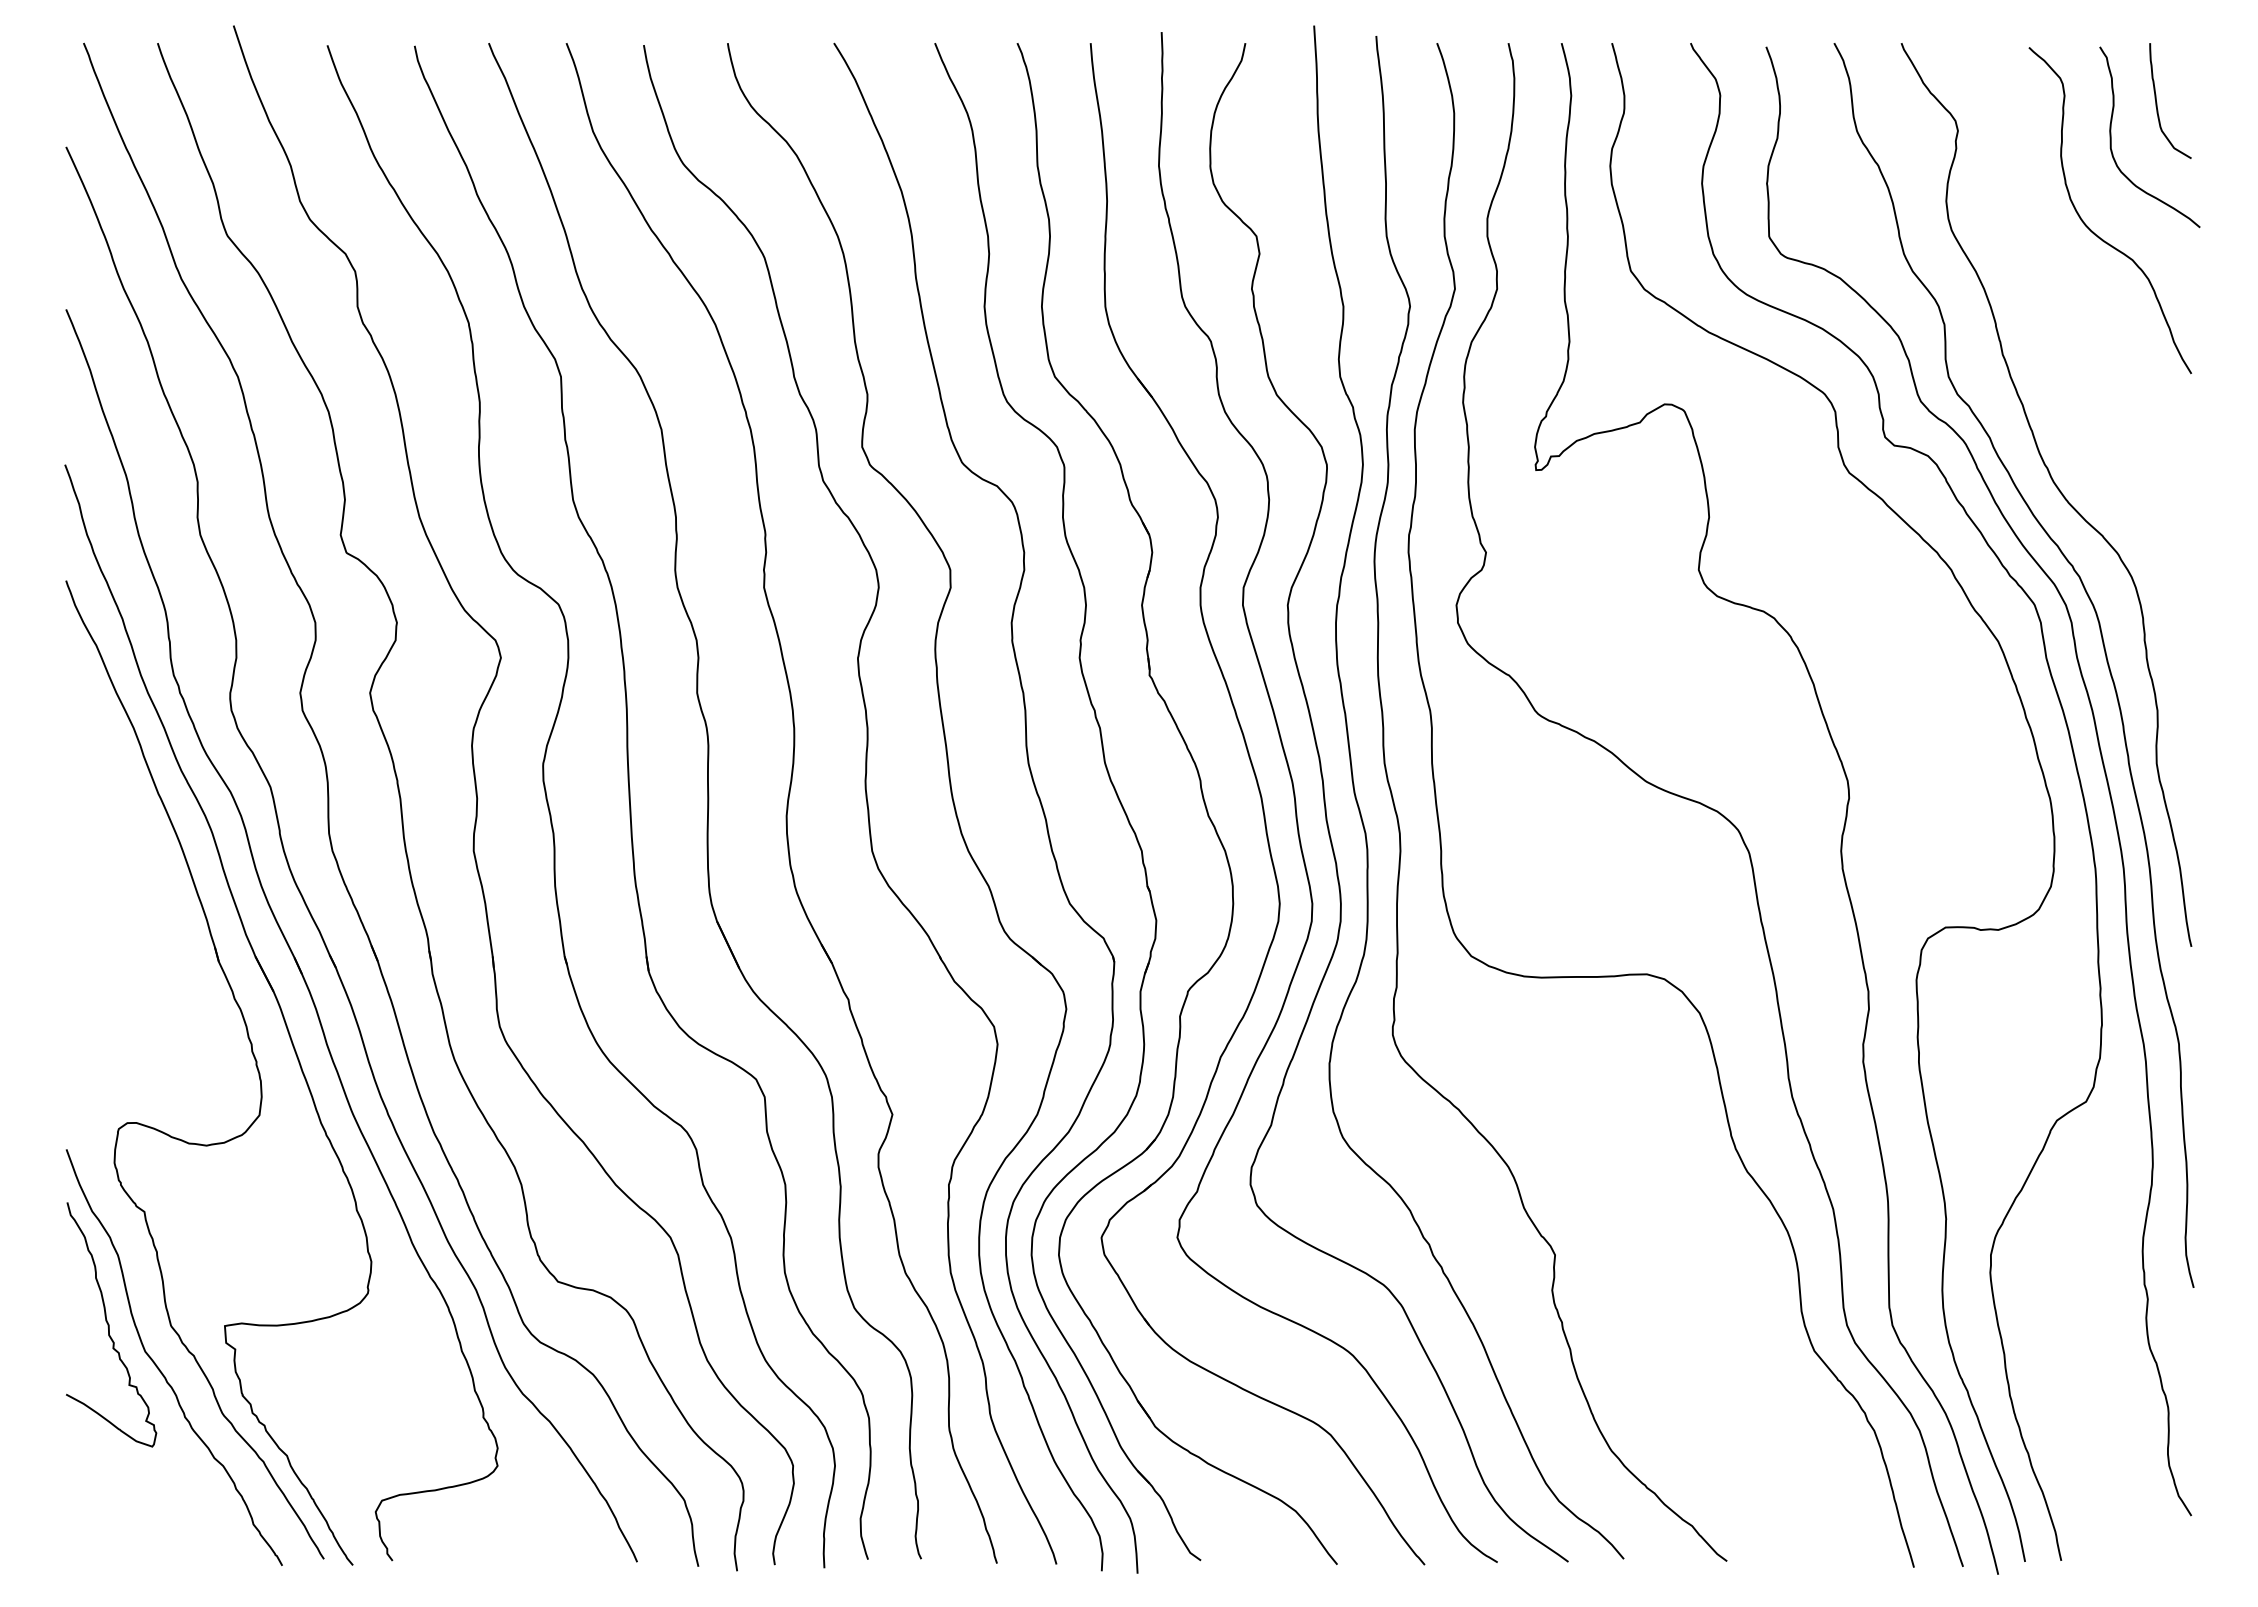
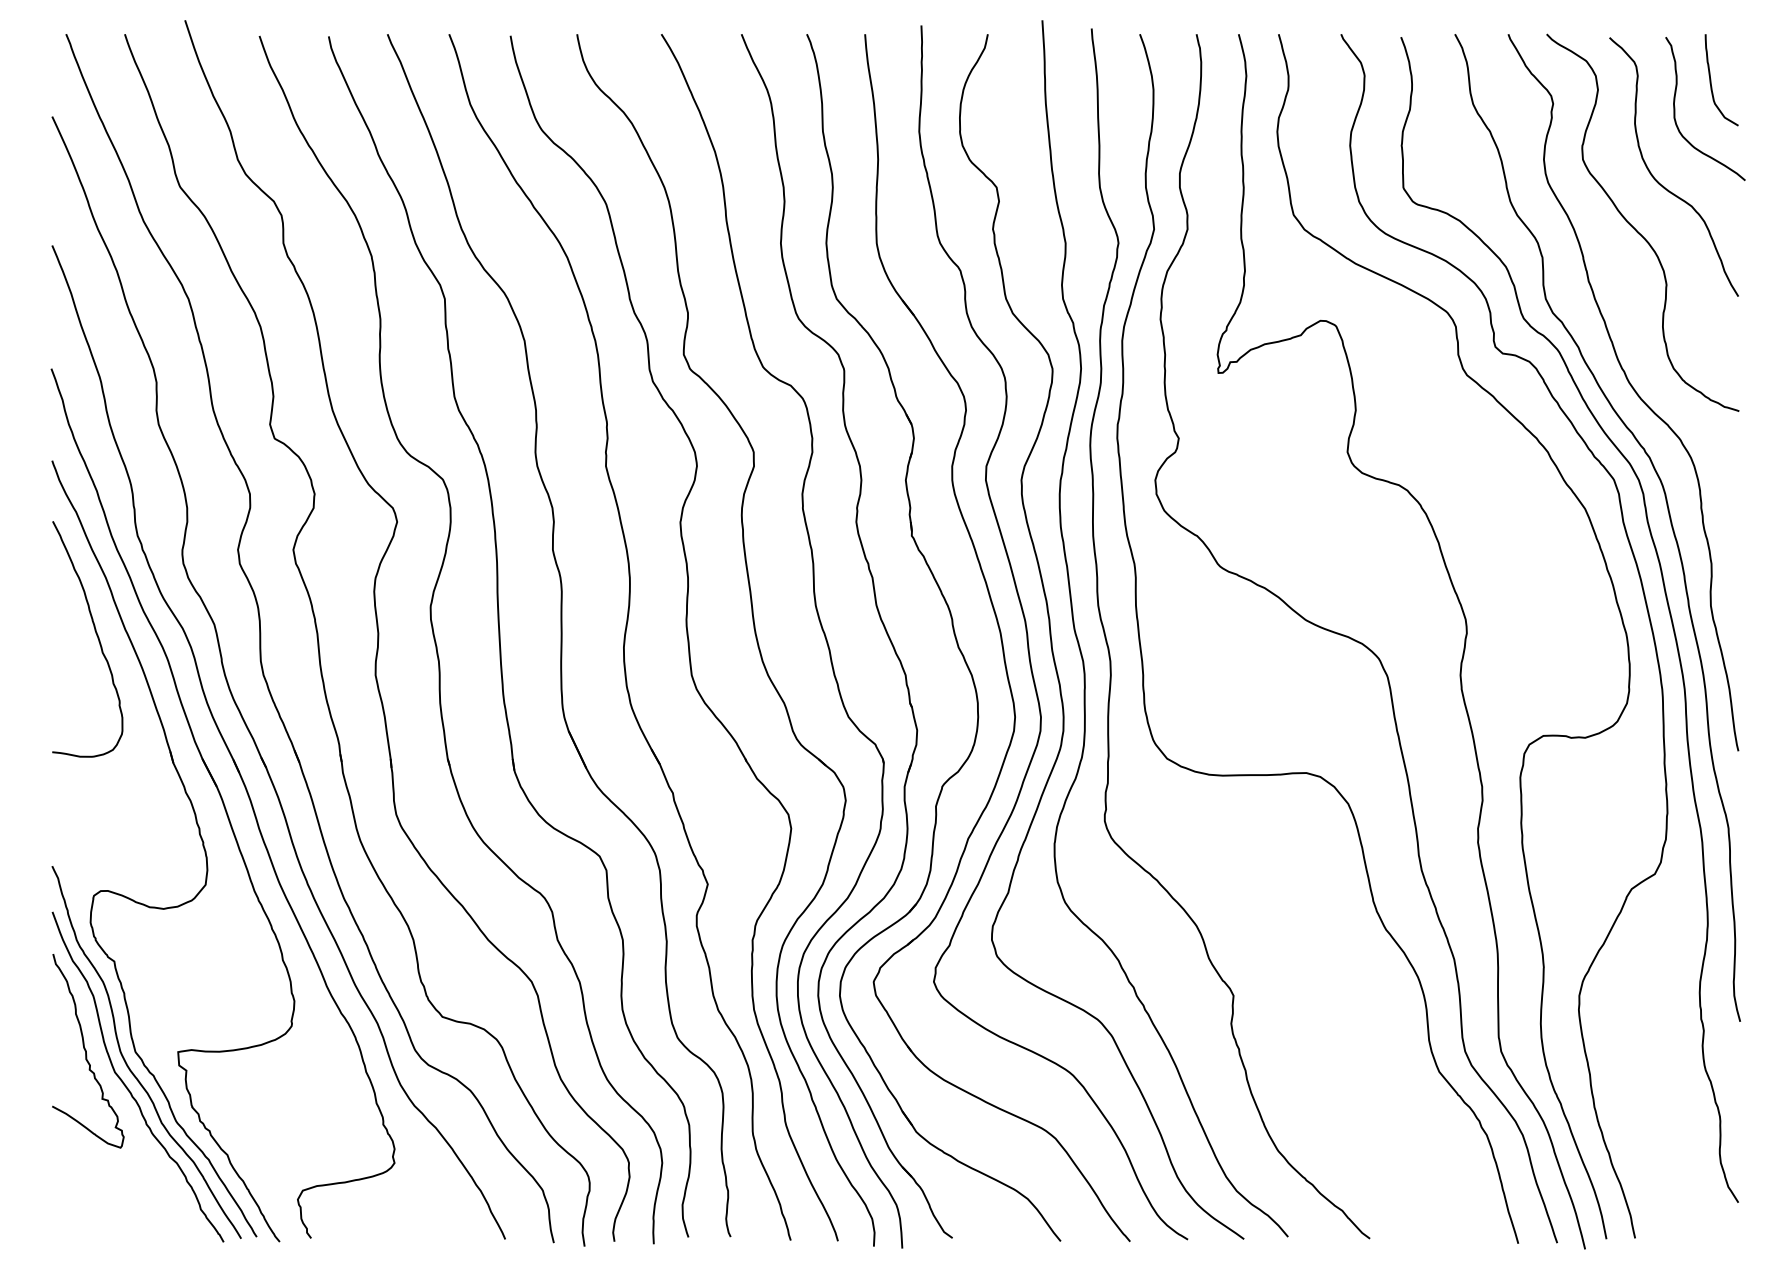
curve: (2062, 288) -> (1636, 228), added
curve: (122, 802) -> (96, 636), added
curve: (159, 1338) -> (126, 1061), added

